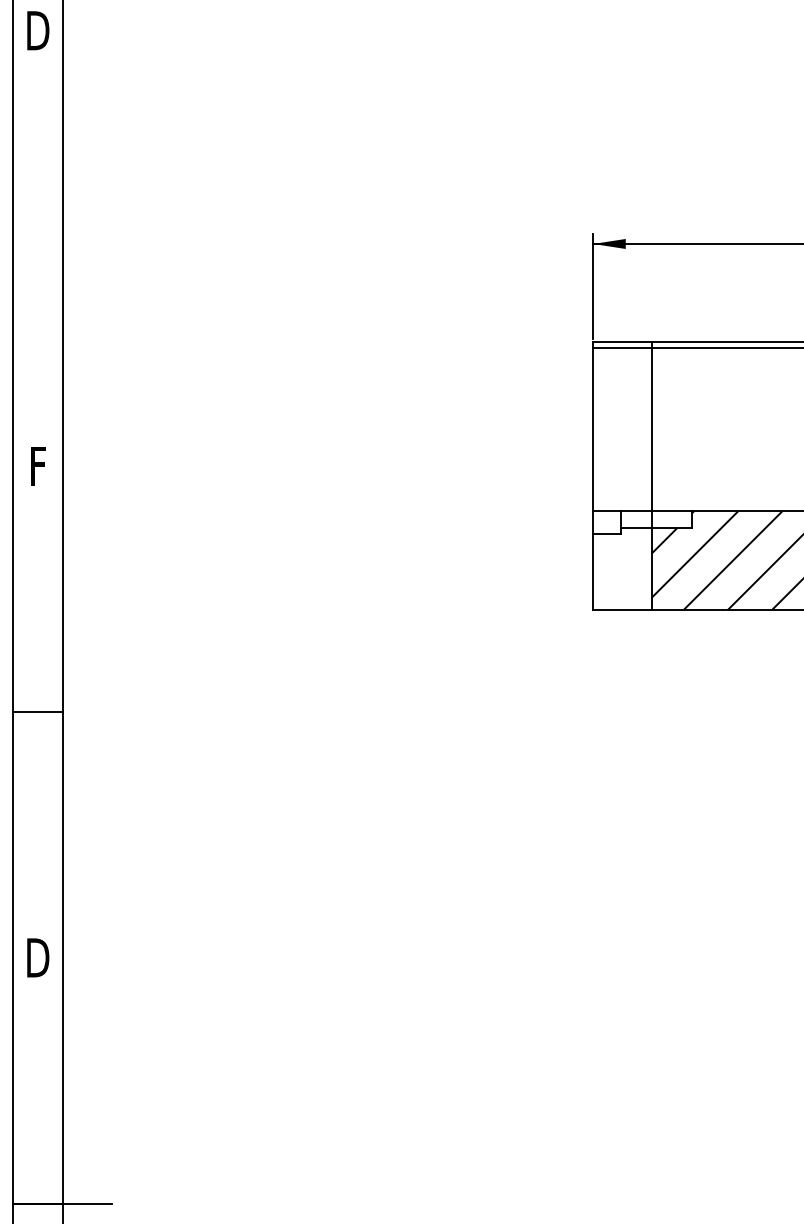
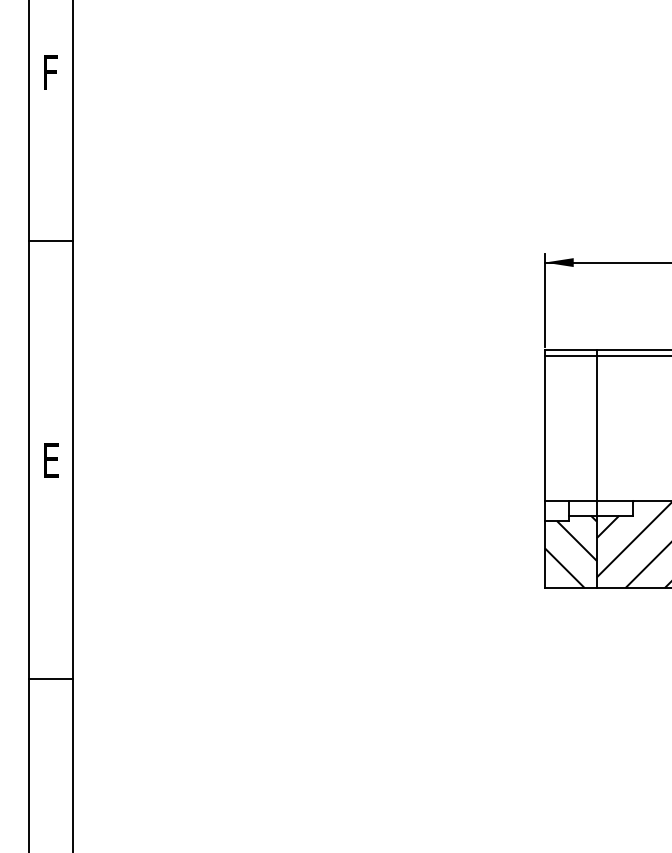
text: (38, 30) -> (51, 72), D -> F
line: (37, 219) -> (50, 240), added
text: (38, 466) -> (51, 460), F -> E
hatch: (622, 568) -> (570, 551), added

